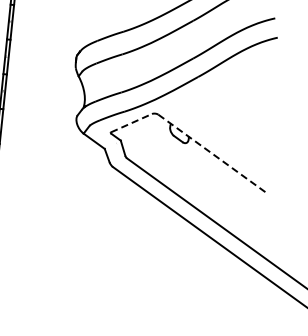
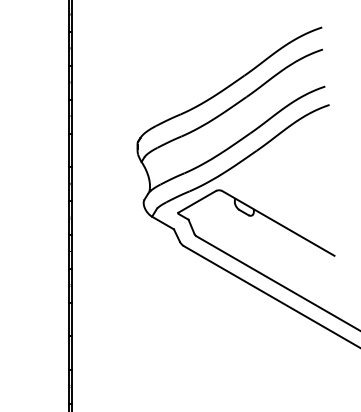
line: (131, 122) -> (197, 201), dashed -> solid
line: (212, 154) -> (278, 223), dashed -> solid

